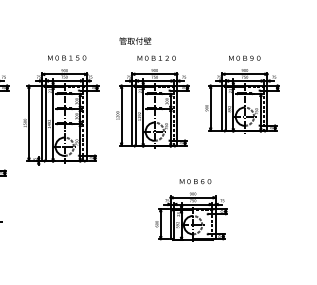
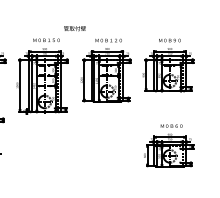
text: (134, 40) -> (74, 28), moved
part: (192, 209) -> (169, 145), moved

